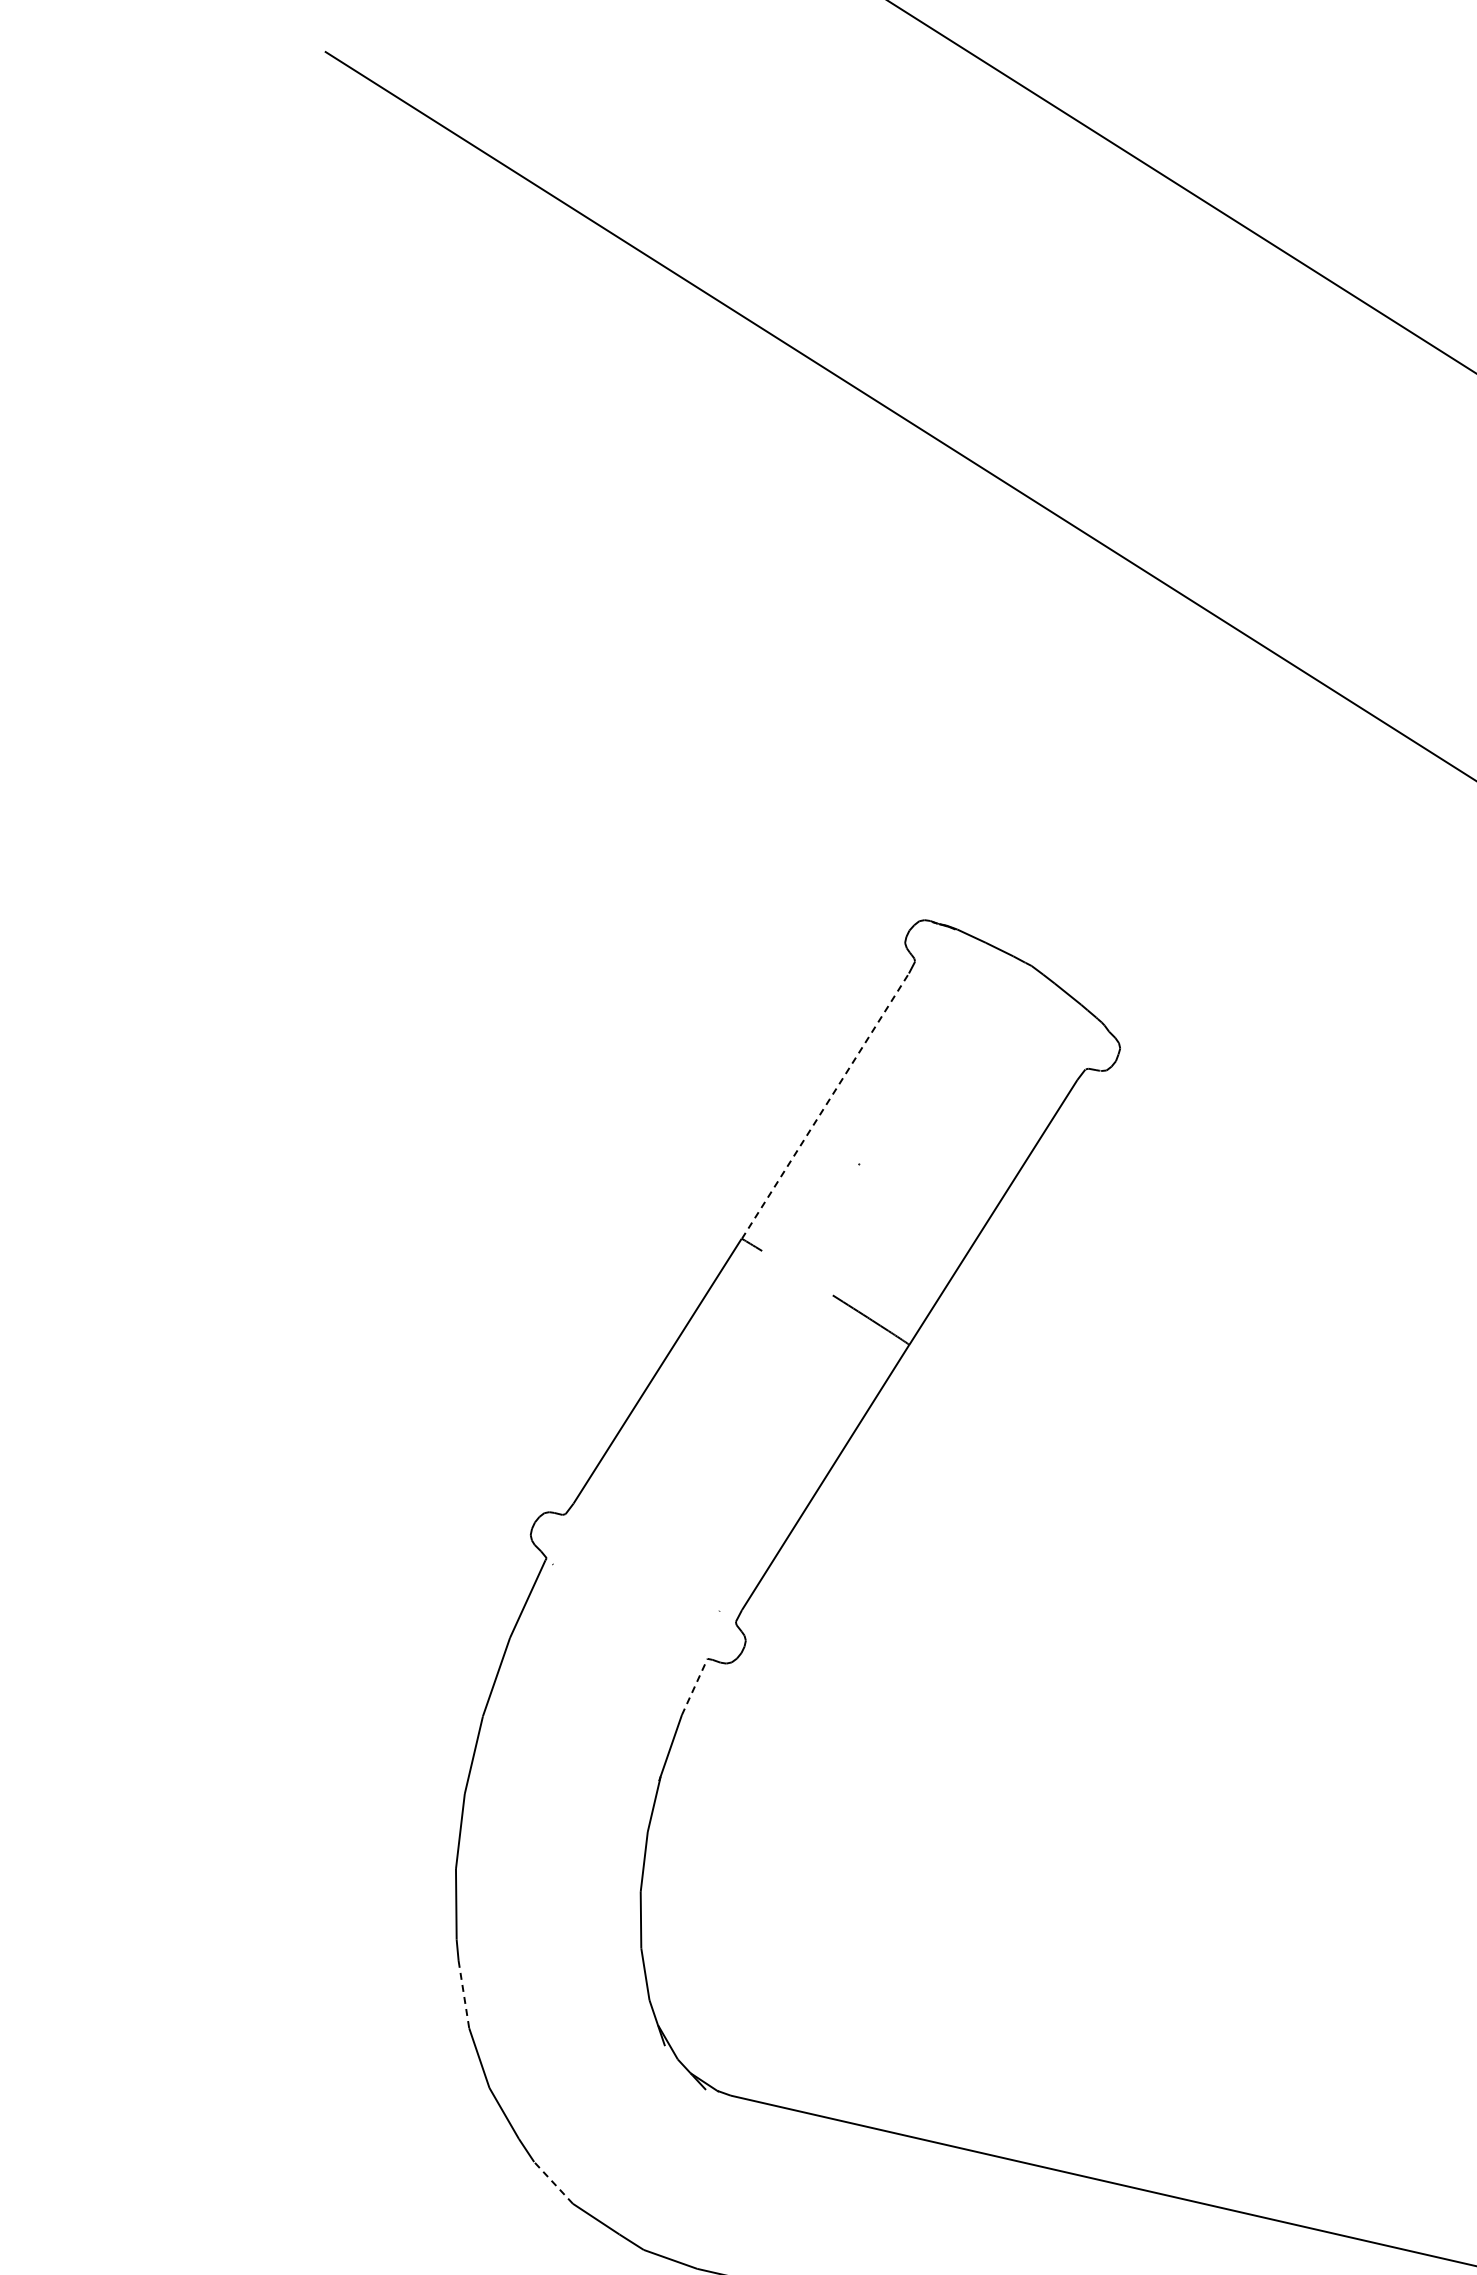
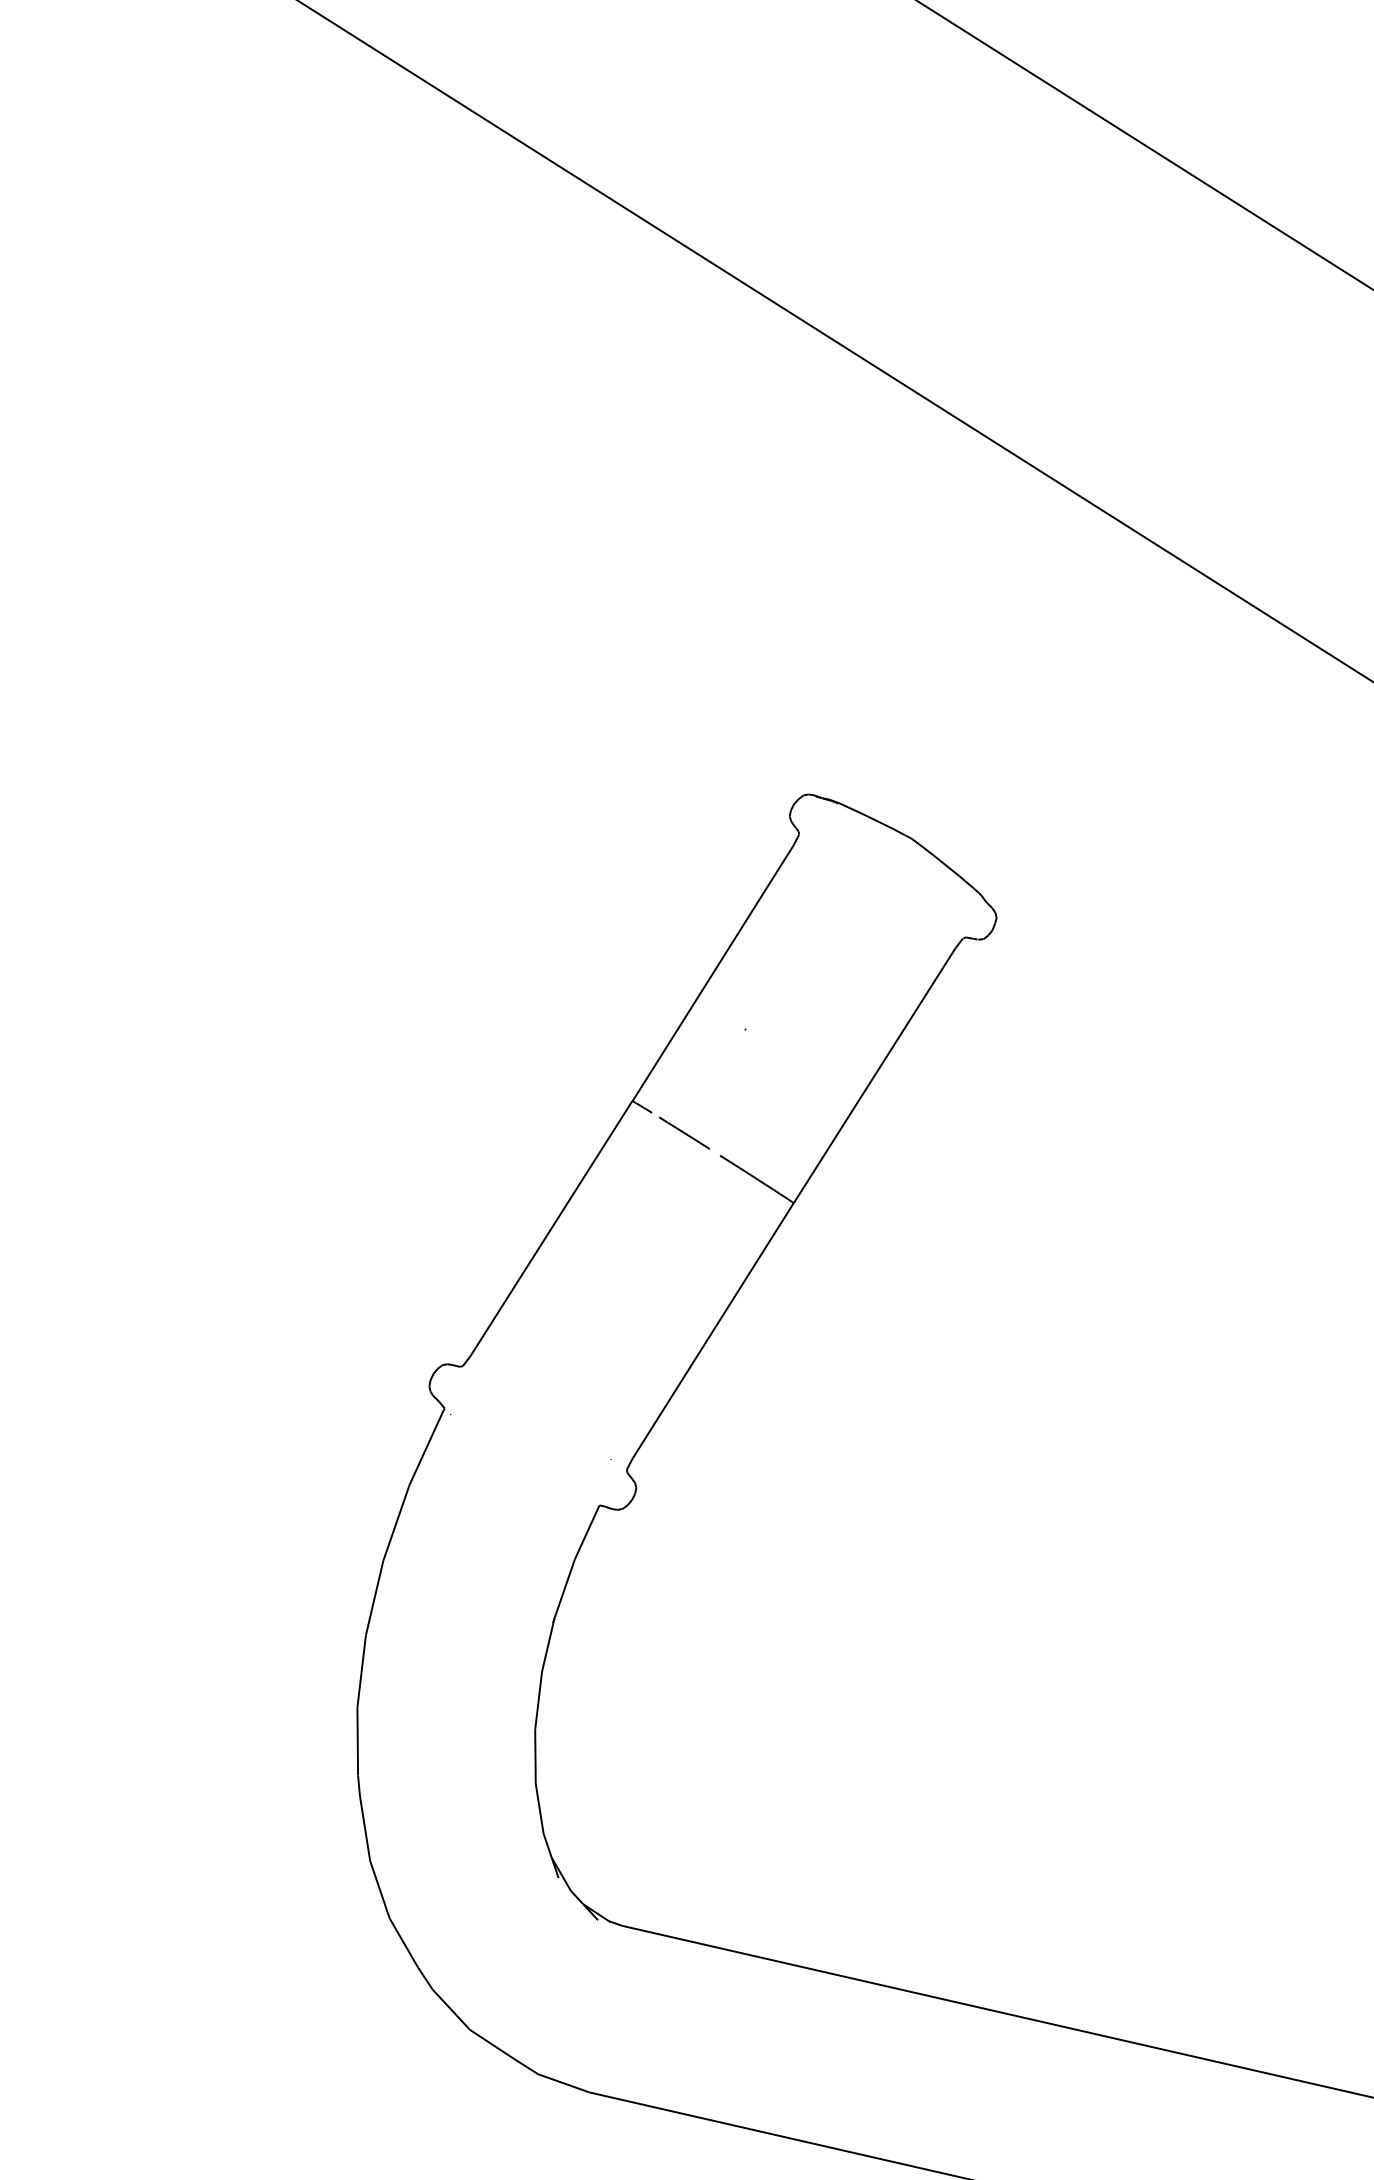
line: (825, 1106) -> (713, 973), dashed -> solid
line: (795, 1272) -> (684, 1133), added
line: (694, 1686) -> (586, 1532), dashed -> solid
line: (463, 1995) -> (364, 1829), dashed -> solid
line: (553, 2182) -> (451, 2009), dashed -> solid

